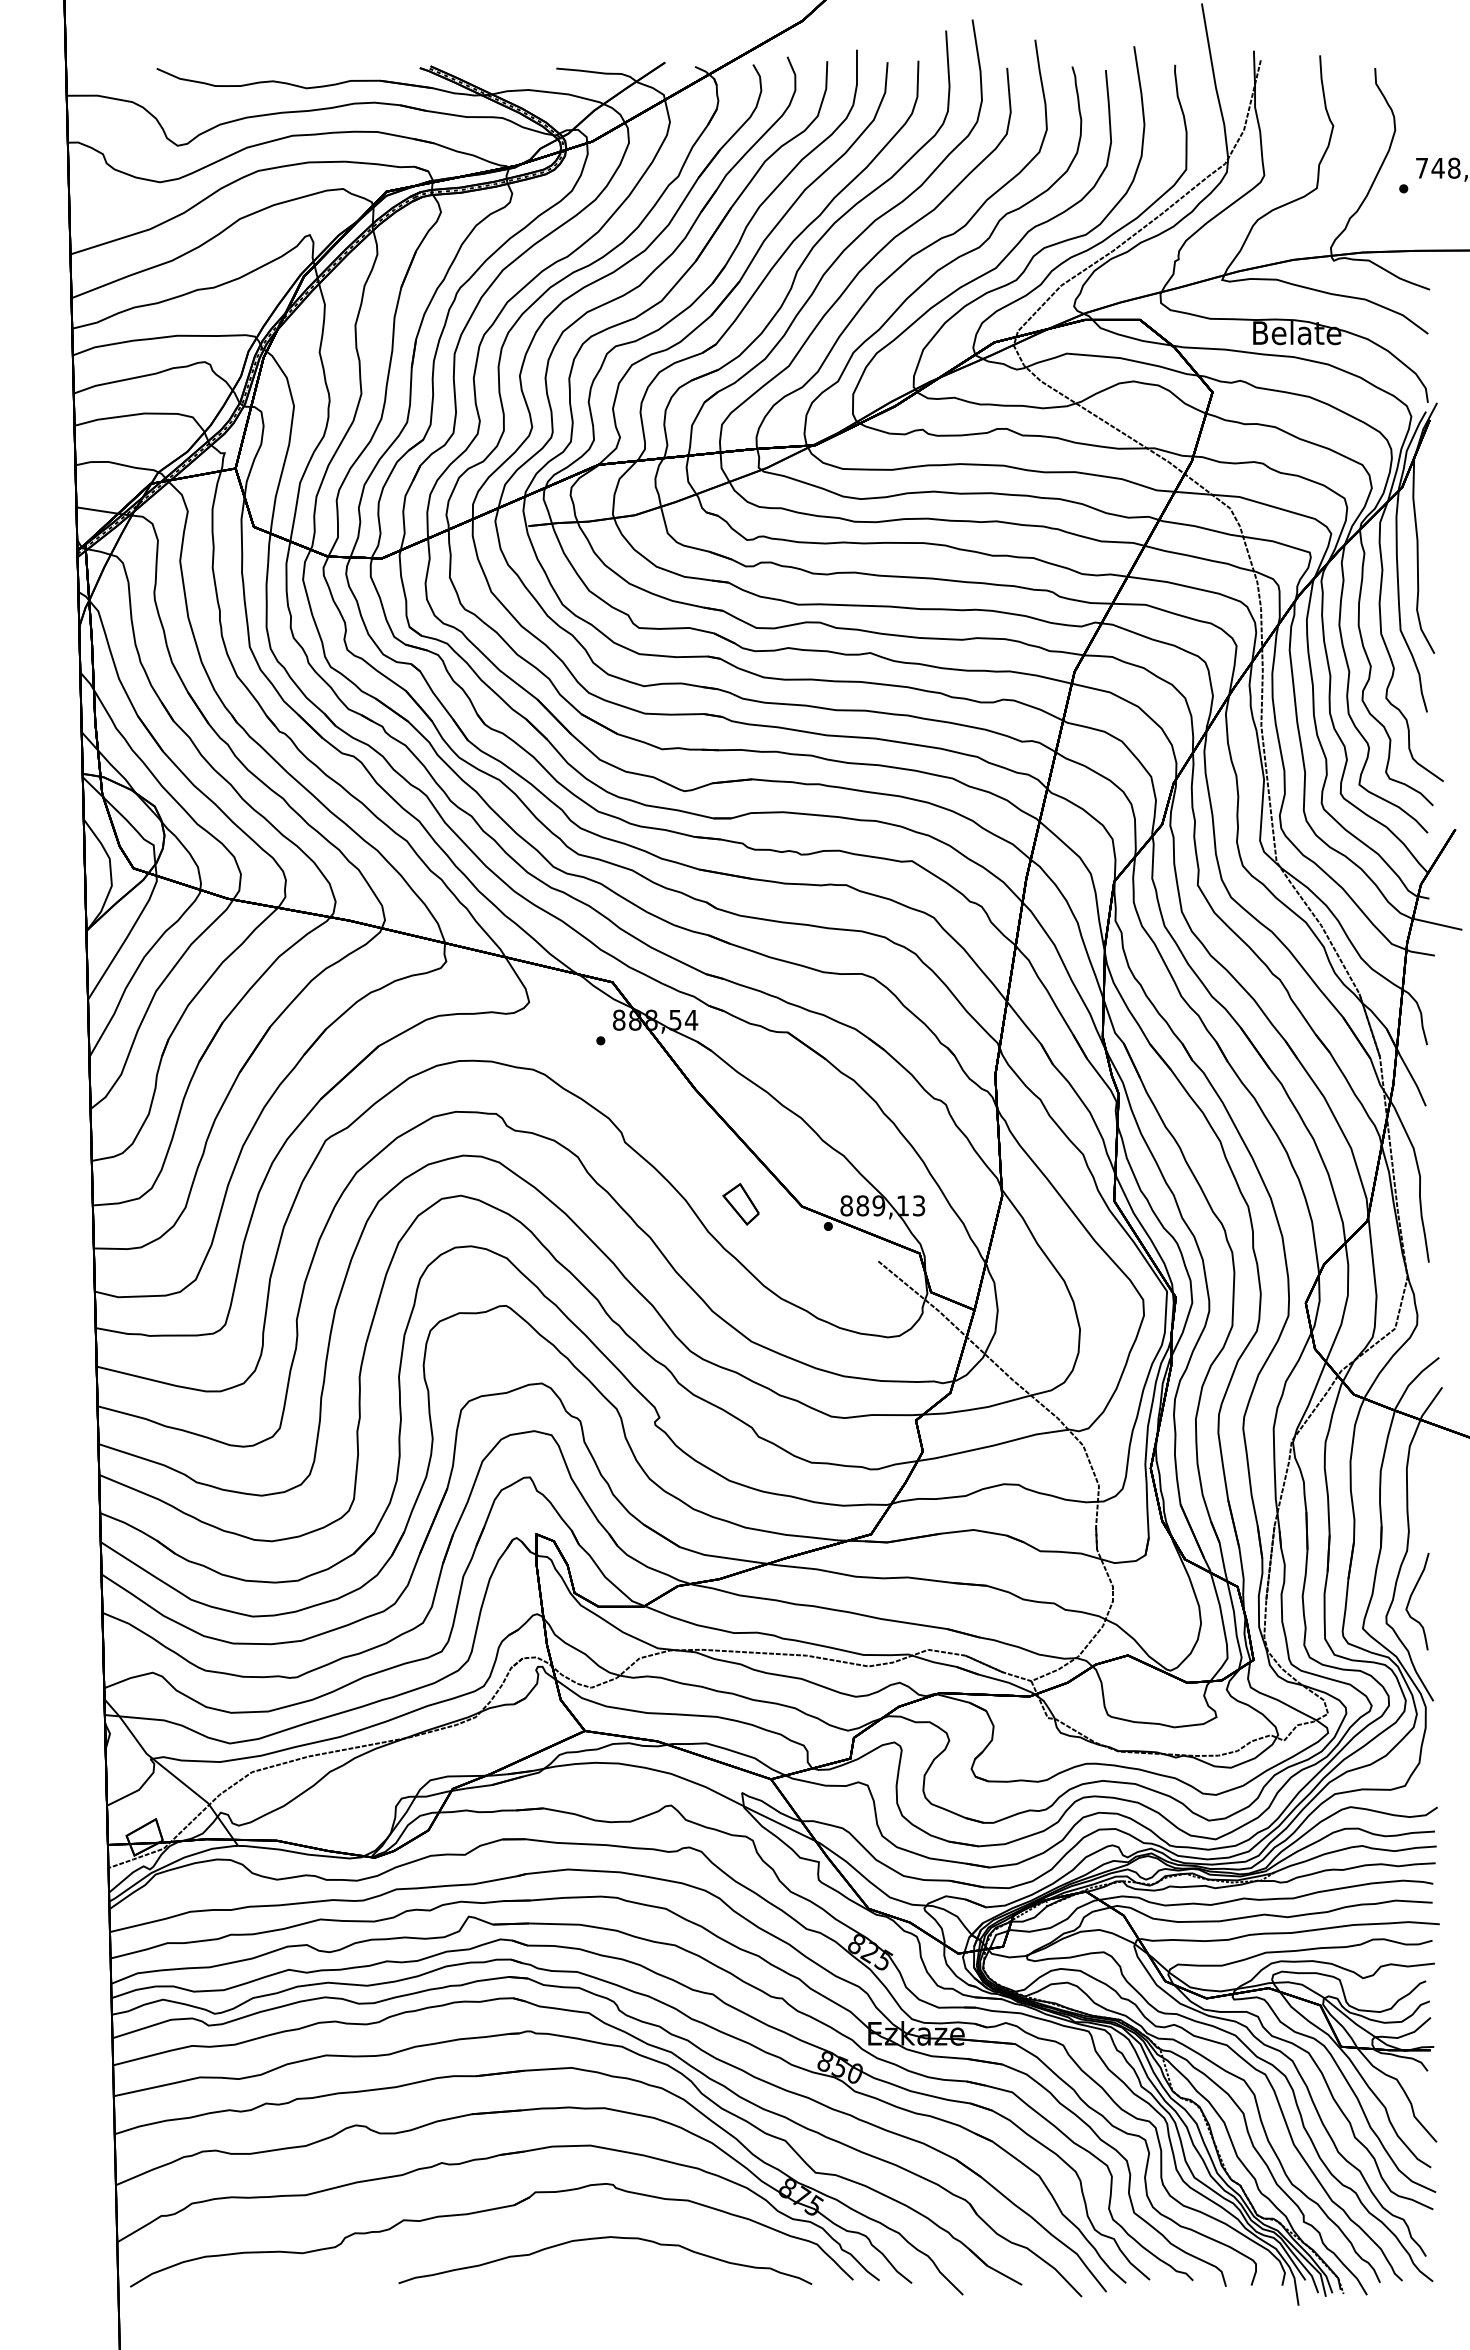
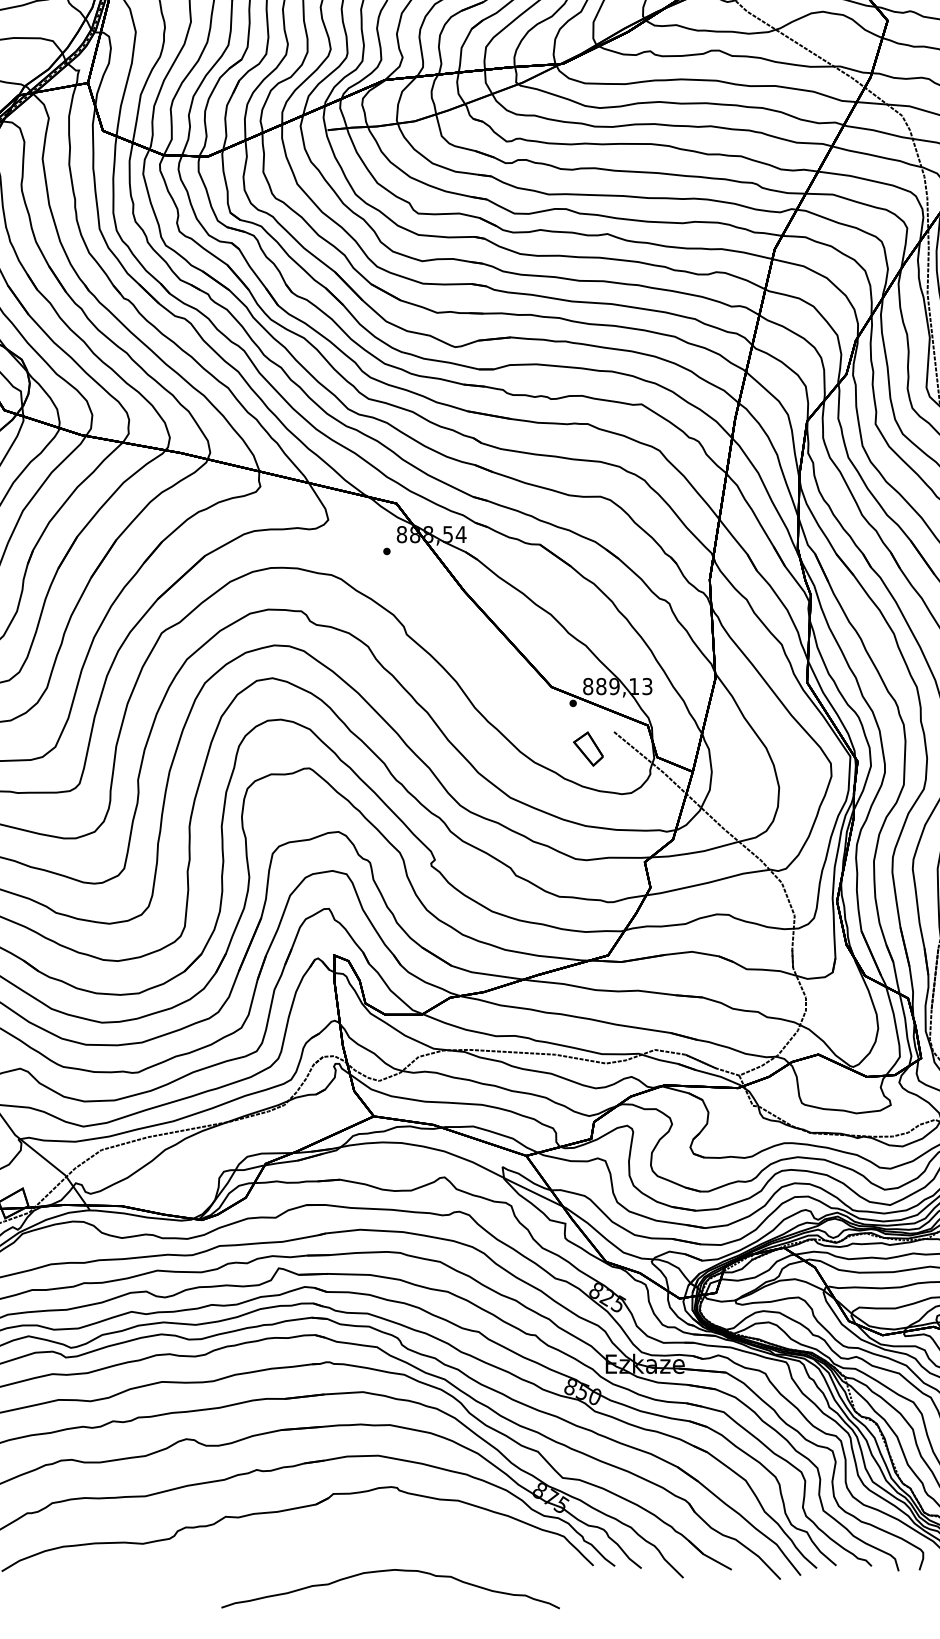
part: (740, 1204) -> (588, 749), moved
curve: (605, 2238) -> (390, 1571), moved

